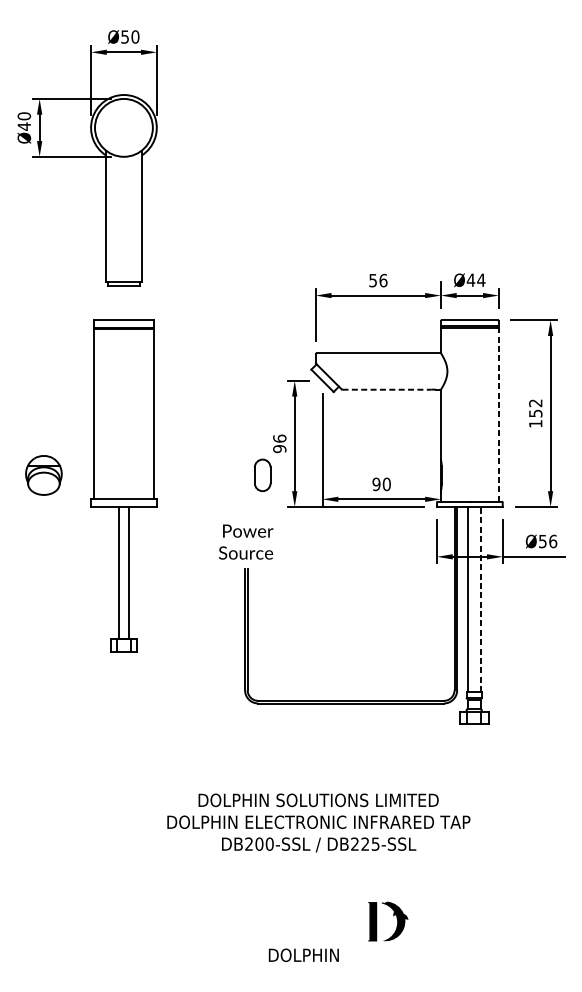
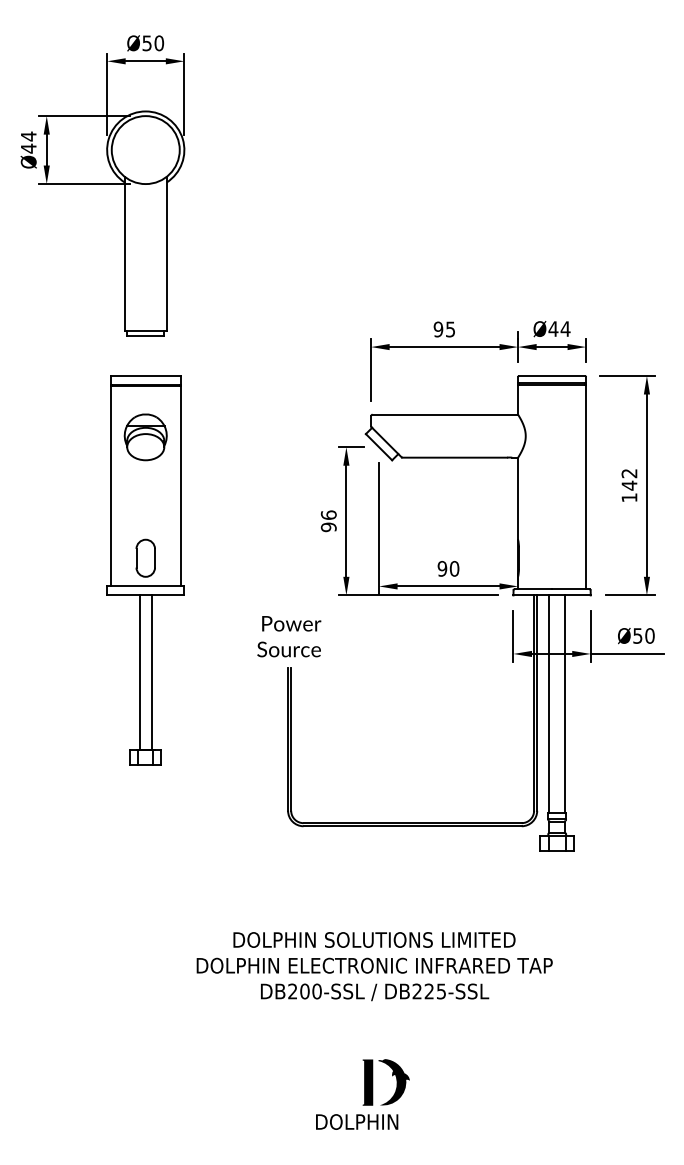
text: (24, 116) -> (28, 136), Ø40 -> Ø44
text: (378, 280) -> (444, 329), 56 -> 95
line: (387, 389) -> (455, 457), dashed -> solid
text: (535, 413) -> (629, 485), 152 -> 142
line: (499, 414) -> (586, 486), dashed -> solid
part: (262, 474) -> (145, 557), moved
part: (43, 475) -> (145, 437), moved
text: (552, 541) -> (649, 635), Ø56 -> Ø50
line: (480, 599) -> (564, 704), dashed -> solid
part: (393, 916) -> (392, 1076), moved

